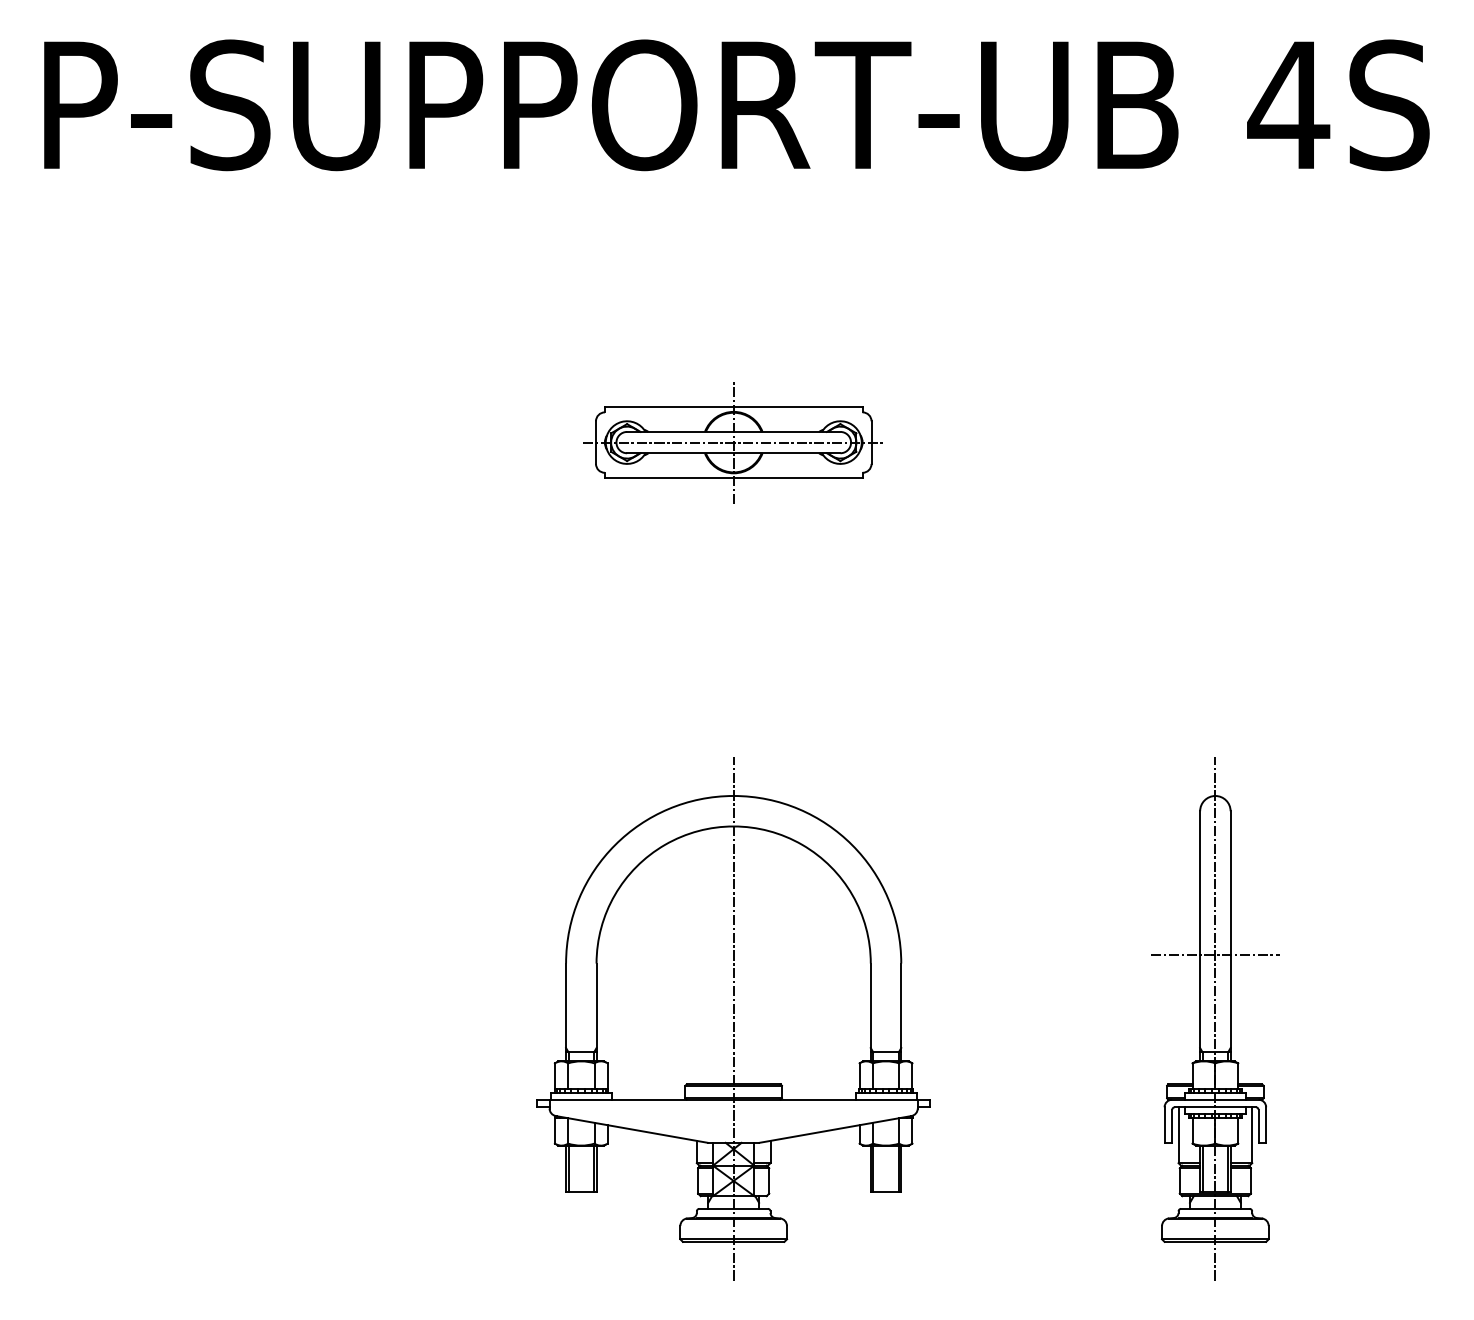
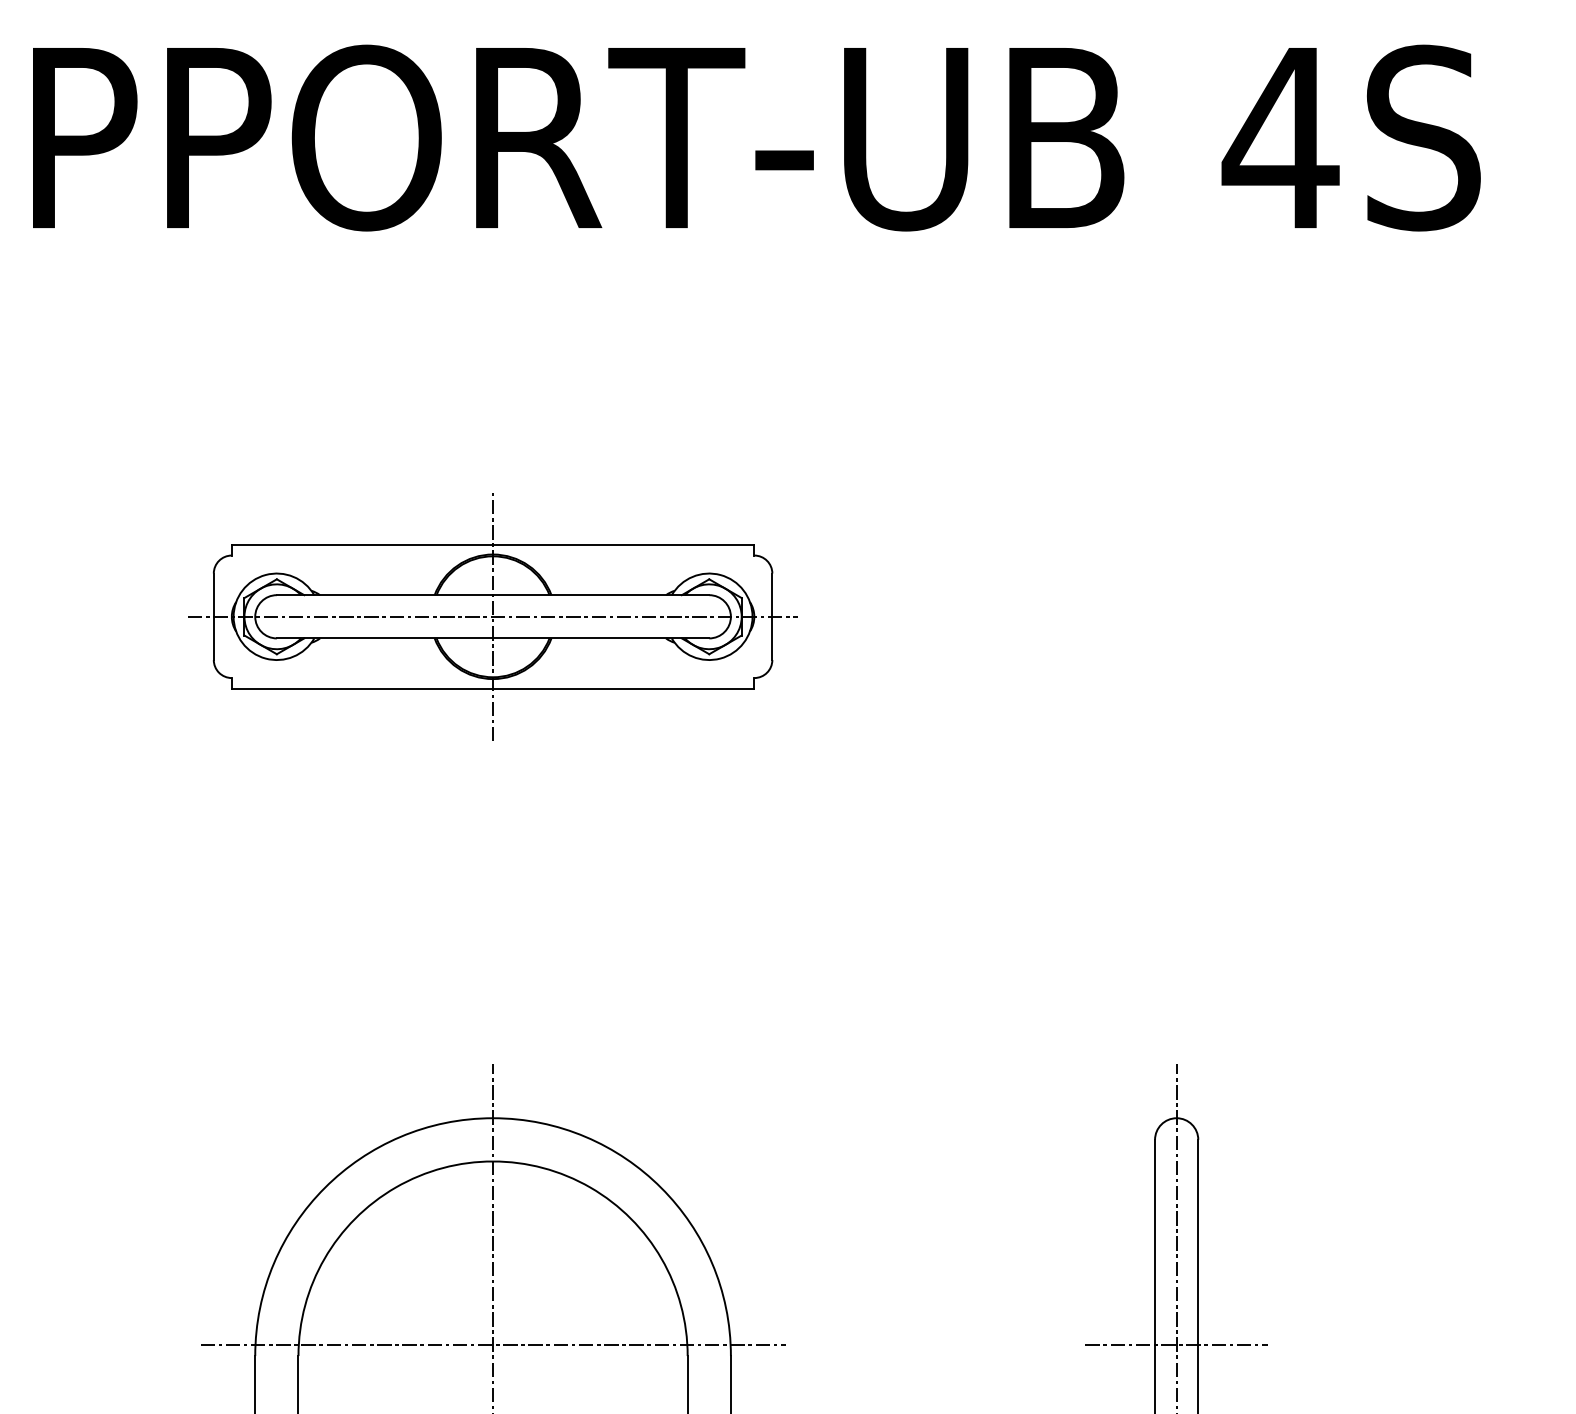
part: (733, 442) -> (492, 616), size x1.43
line: (733, 955) -> (492, 1344), added

